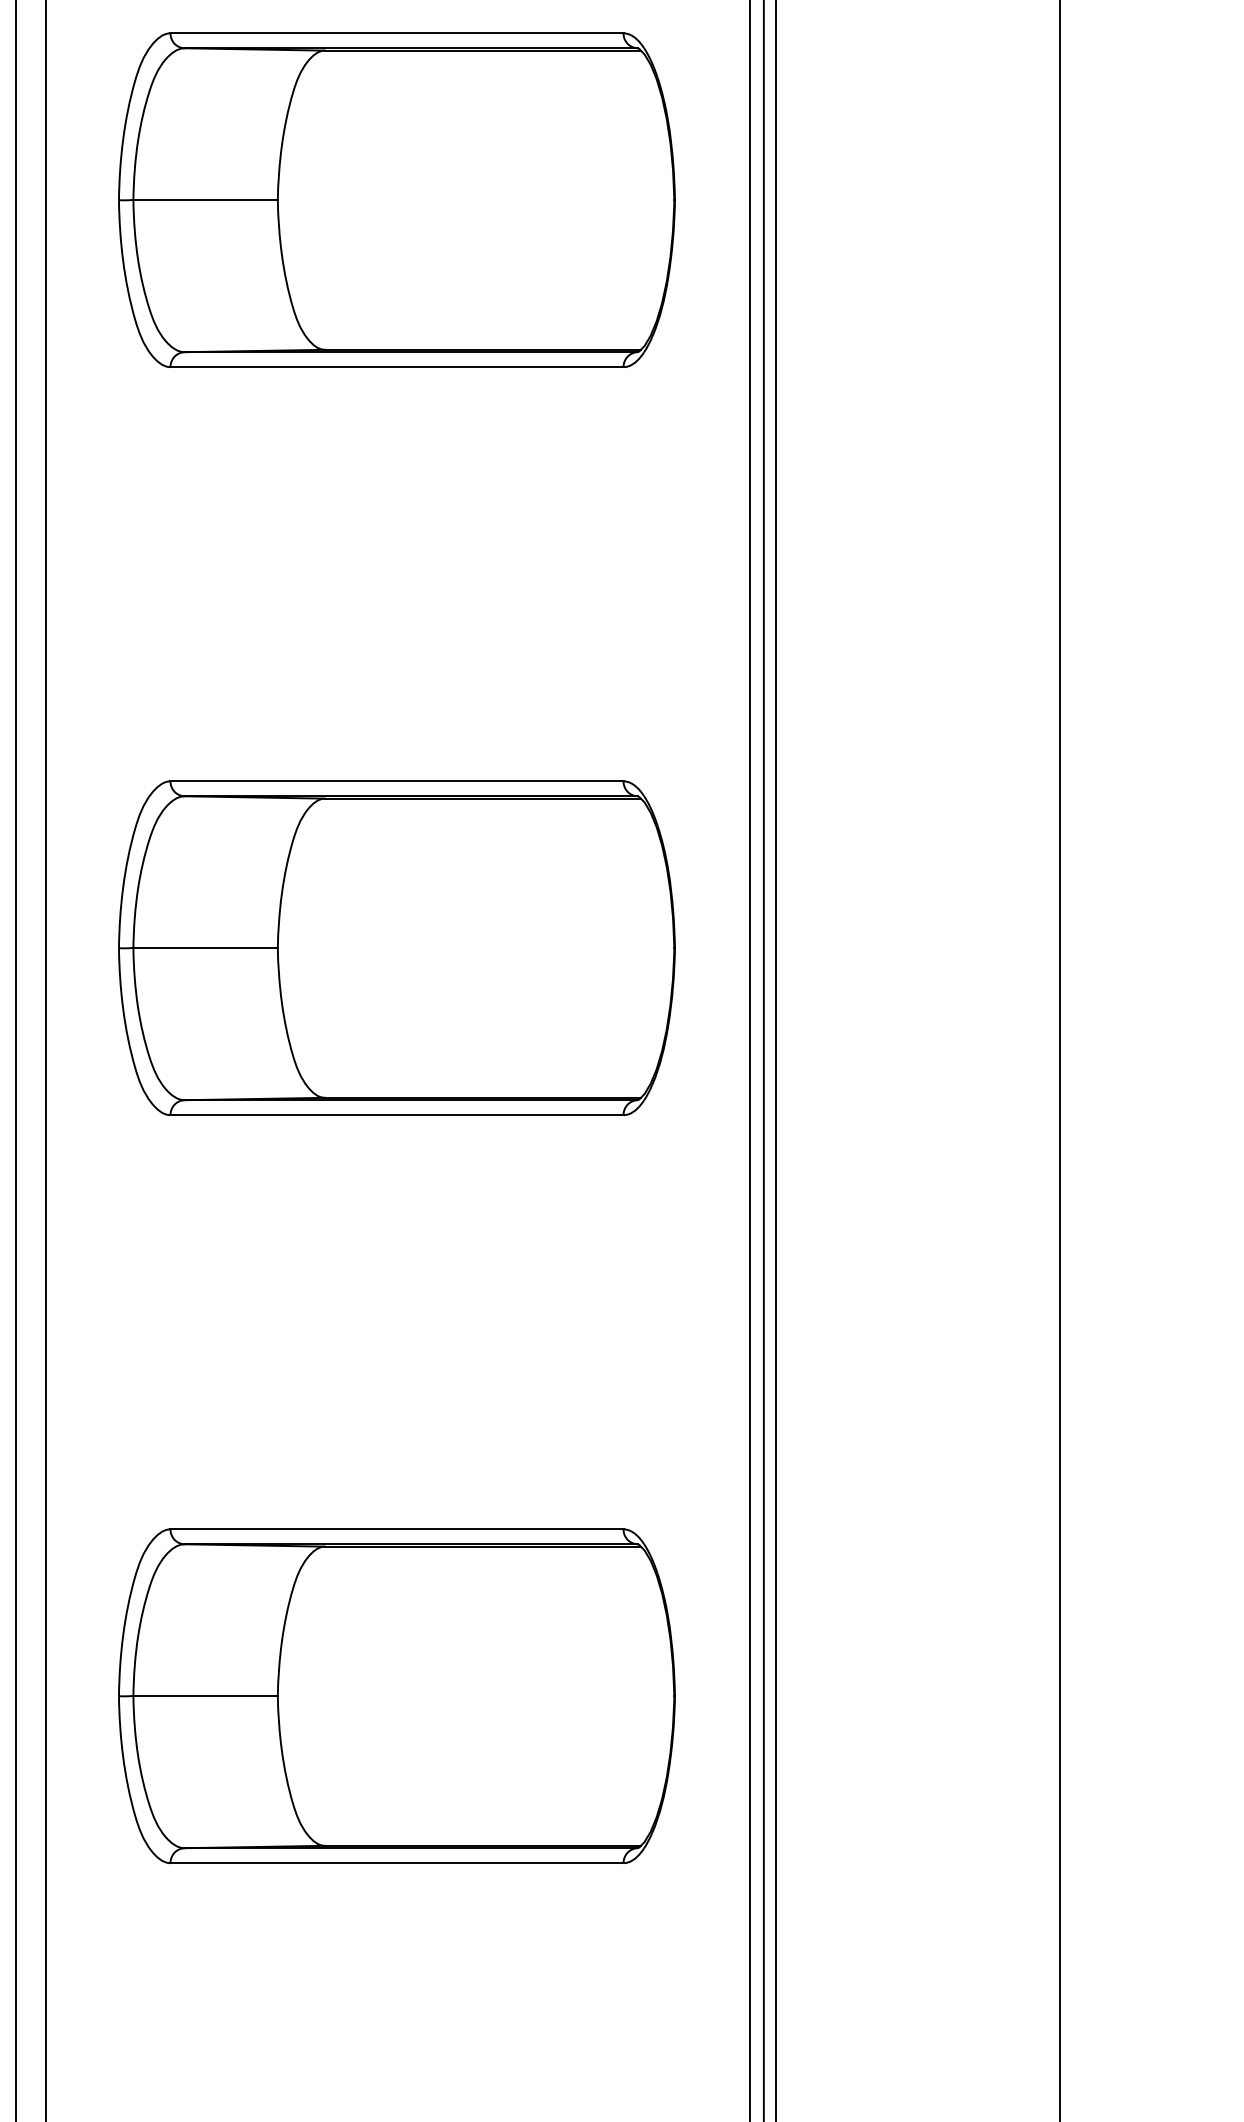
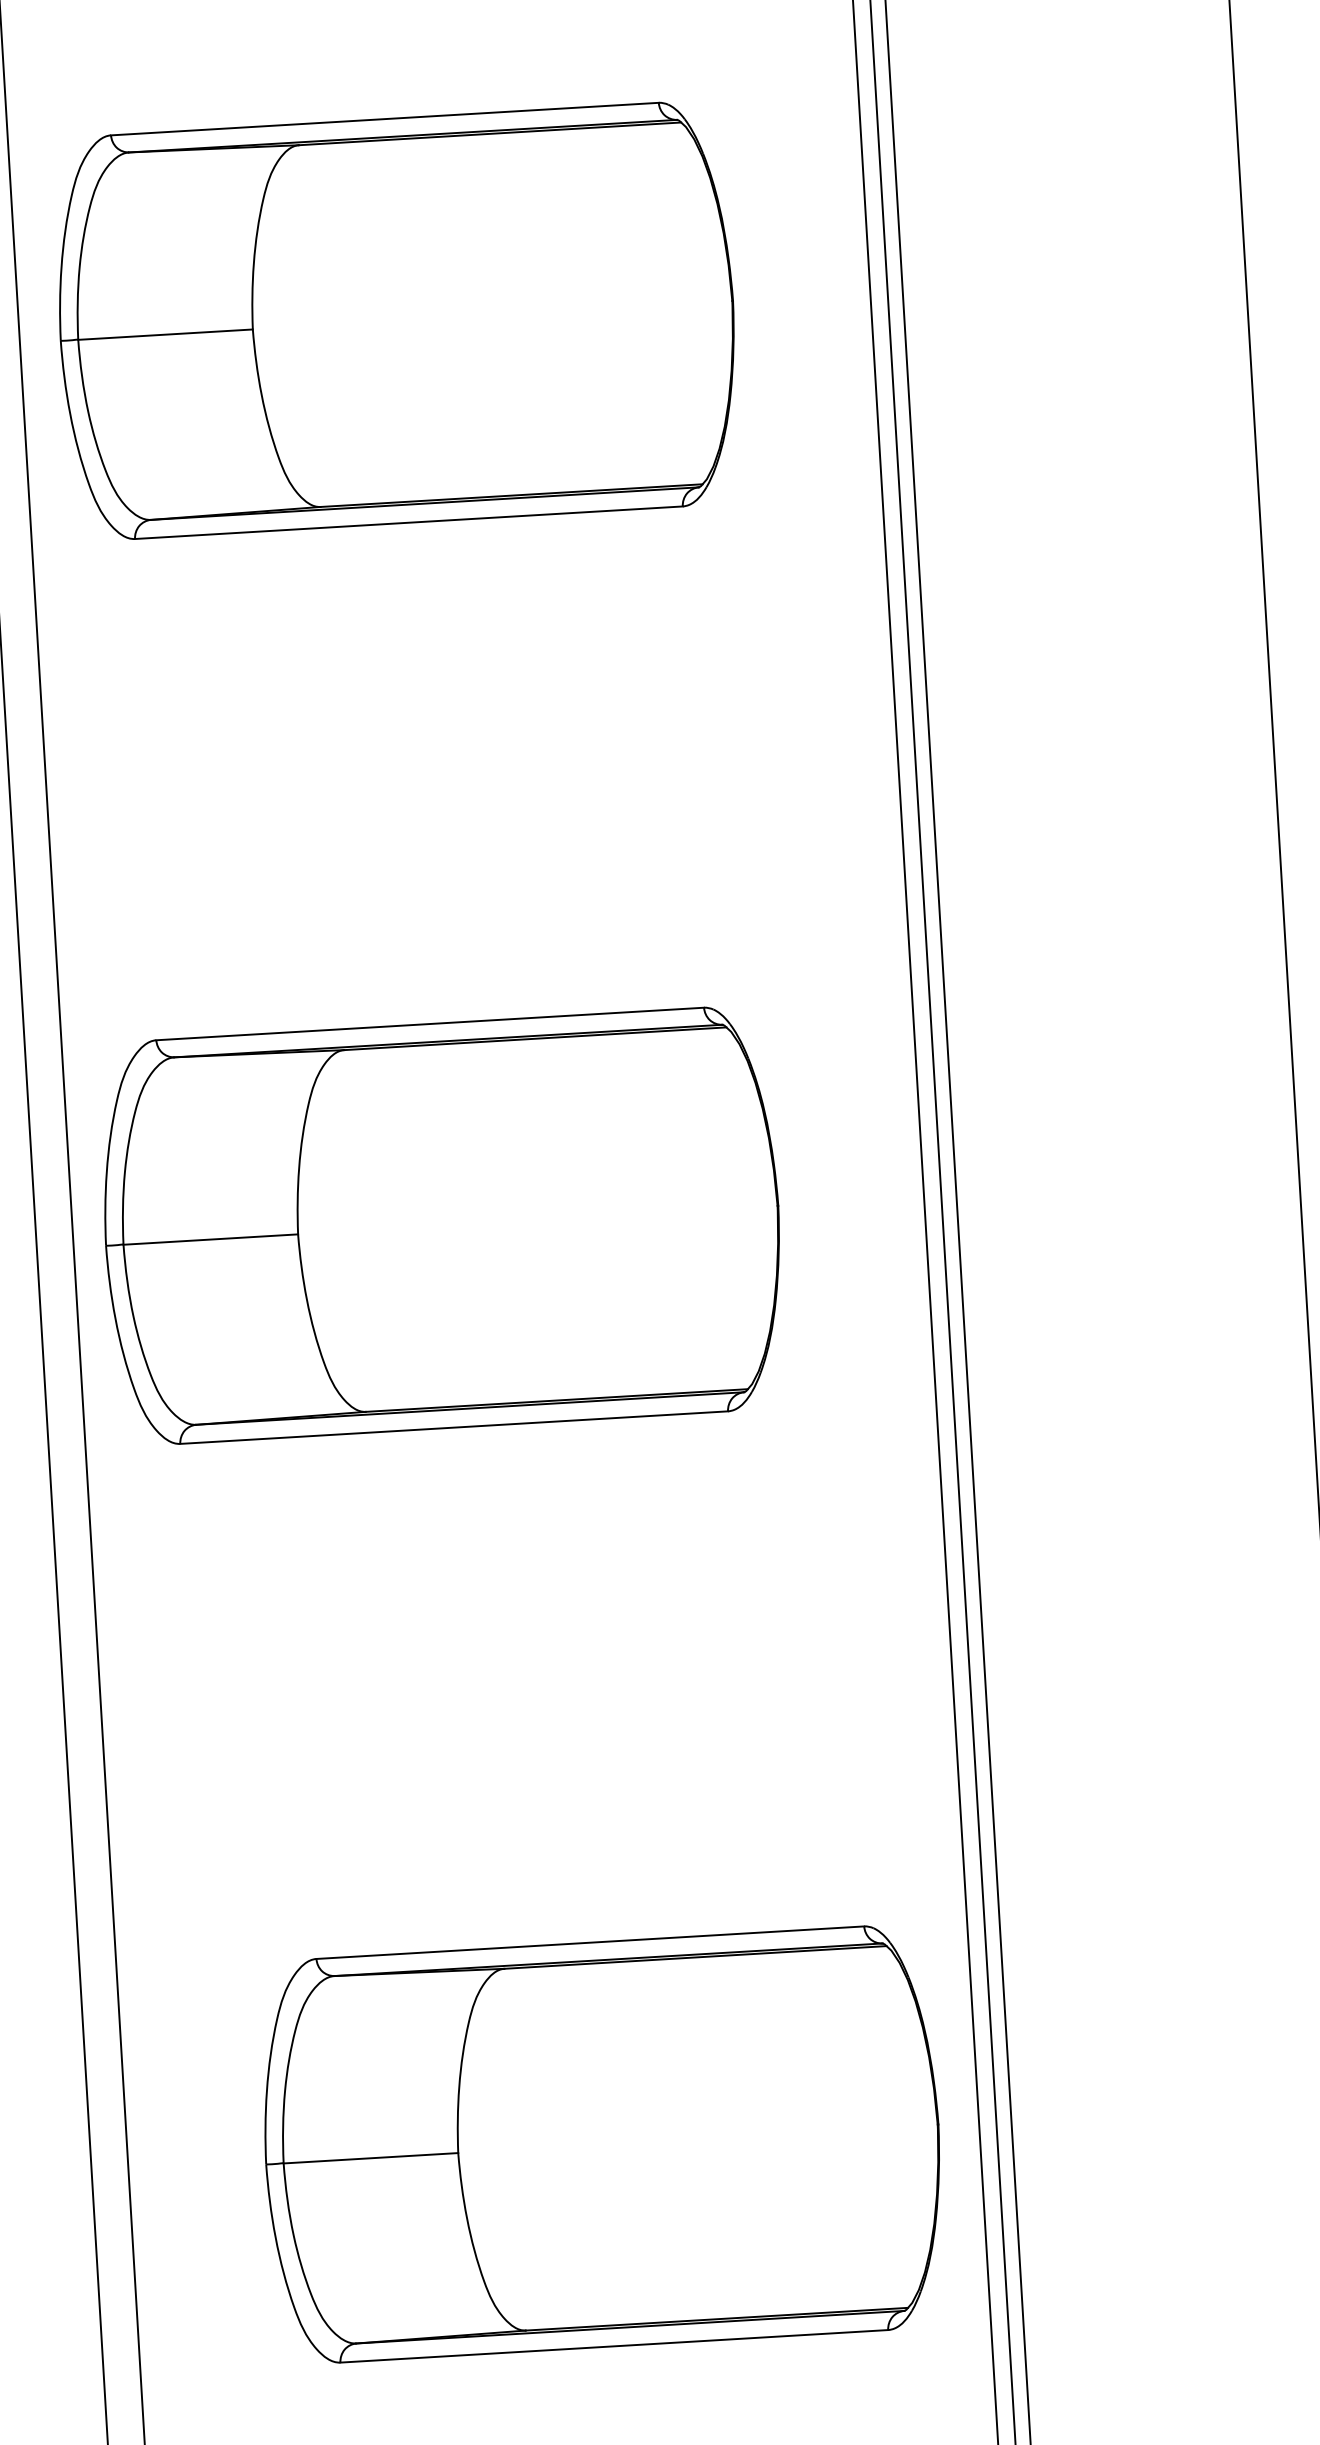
part: (396, 199) -> (396, 320), moved
part: (396, 947) -> (441, 1224), moved
part: (396, 1695) -> (601, 2143), moved

